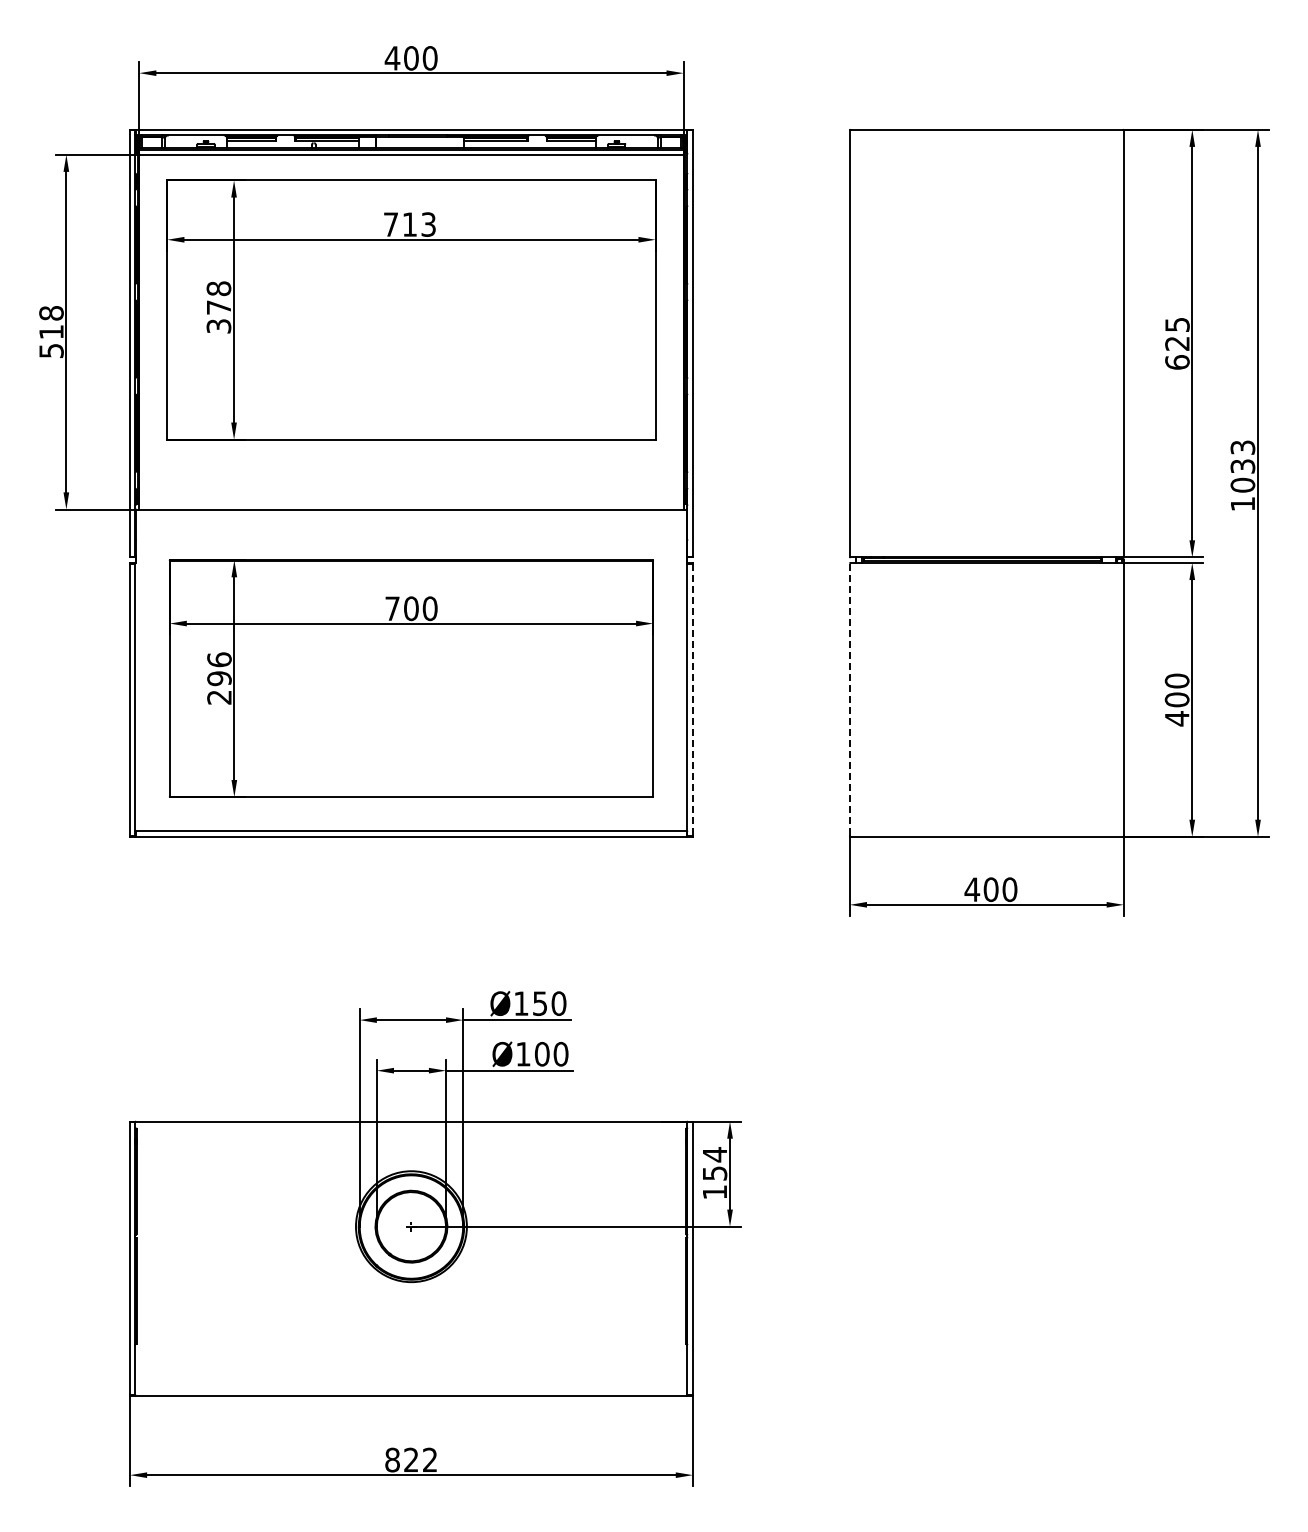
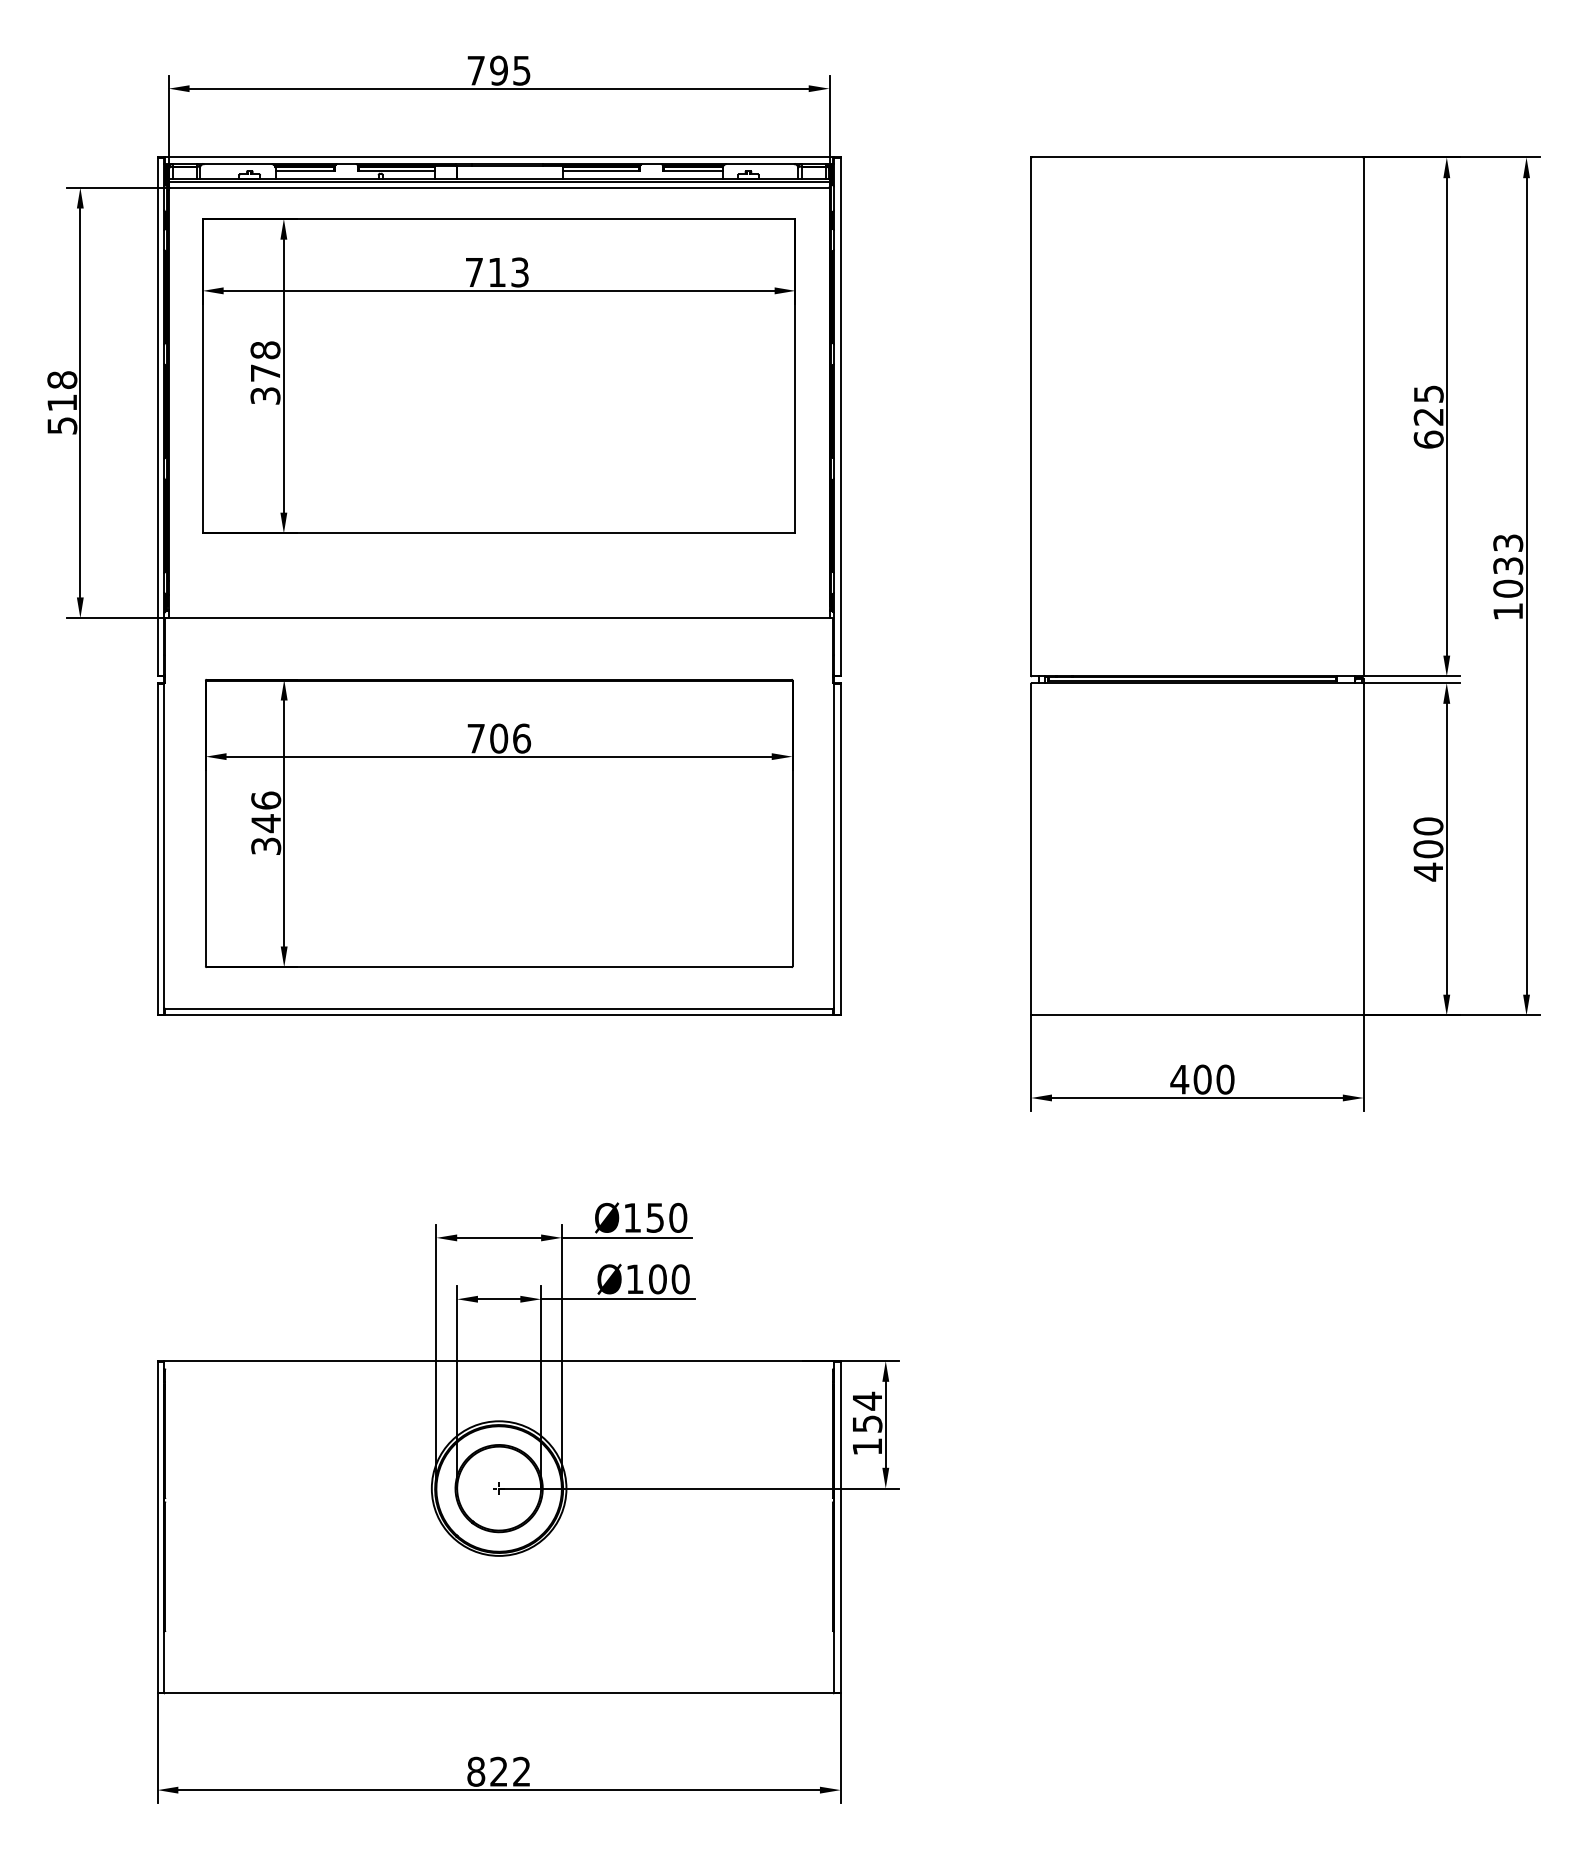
text: (410, 58) -> (497, 70), 400 -> 795
text: (429, 608) -> (521, 738), 700 -> 706
text: (219, 687) -> (266, 834), 296 -> 346
line: (692, 700) -> (840, 850), dashed -> solid
line: (849, 700) -> (1030, 850), dashed -> solid

